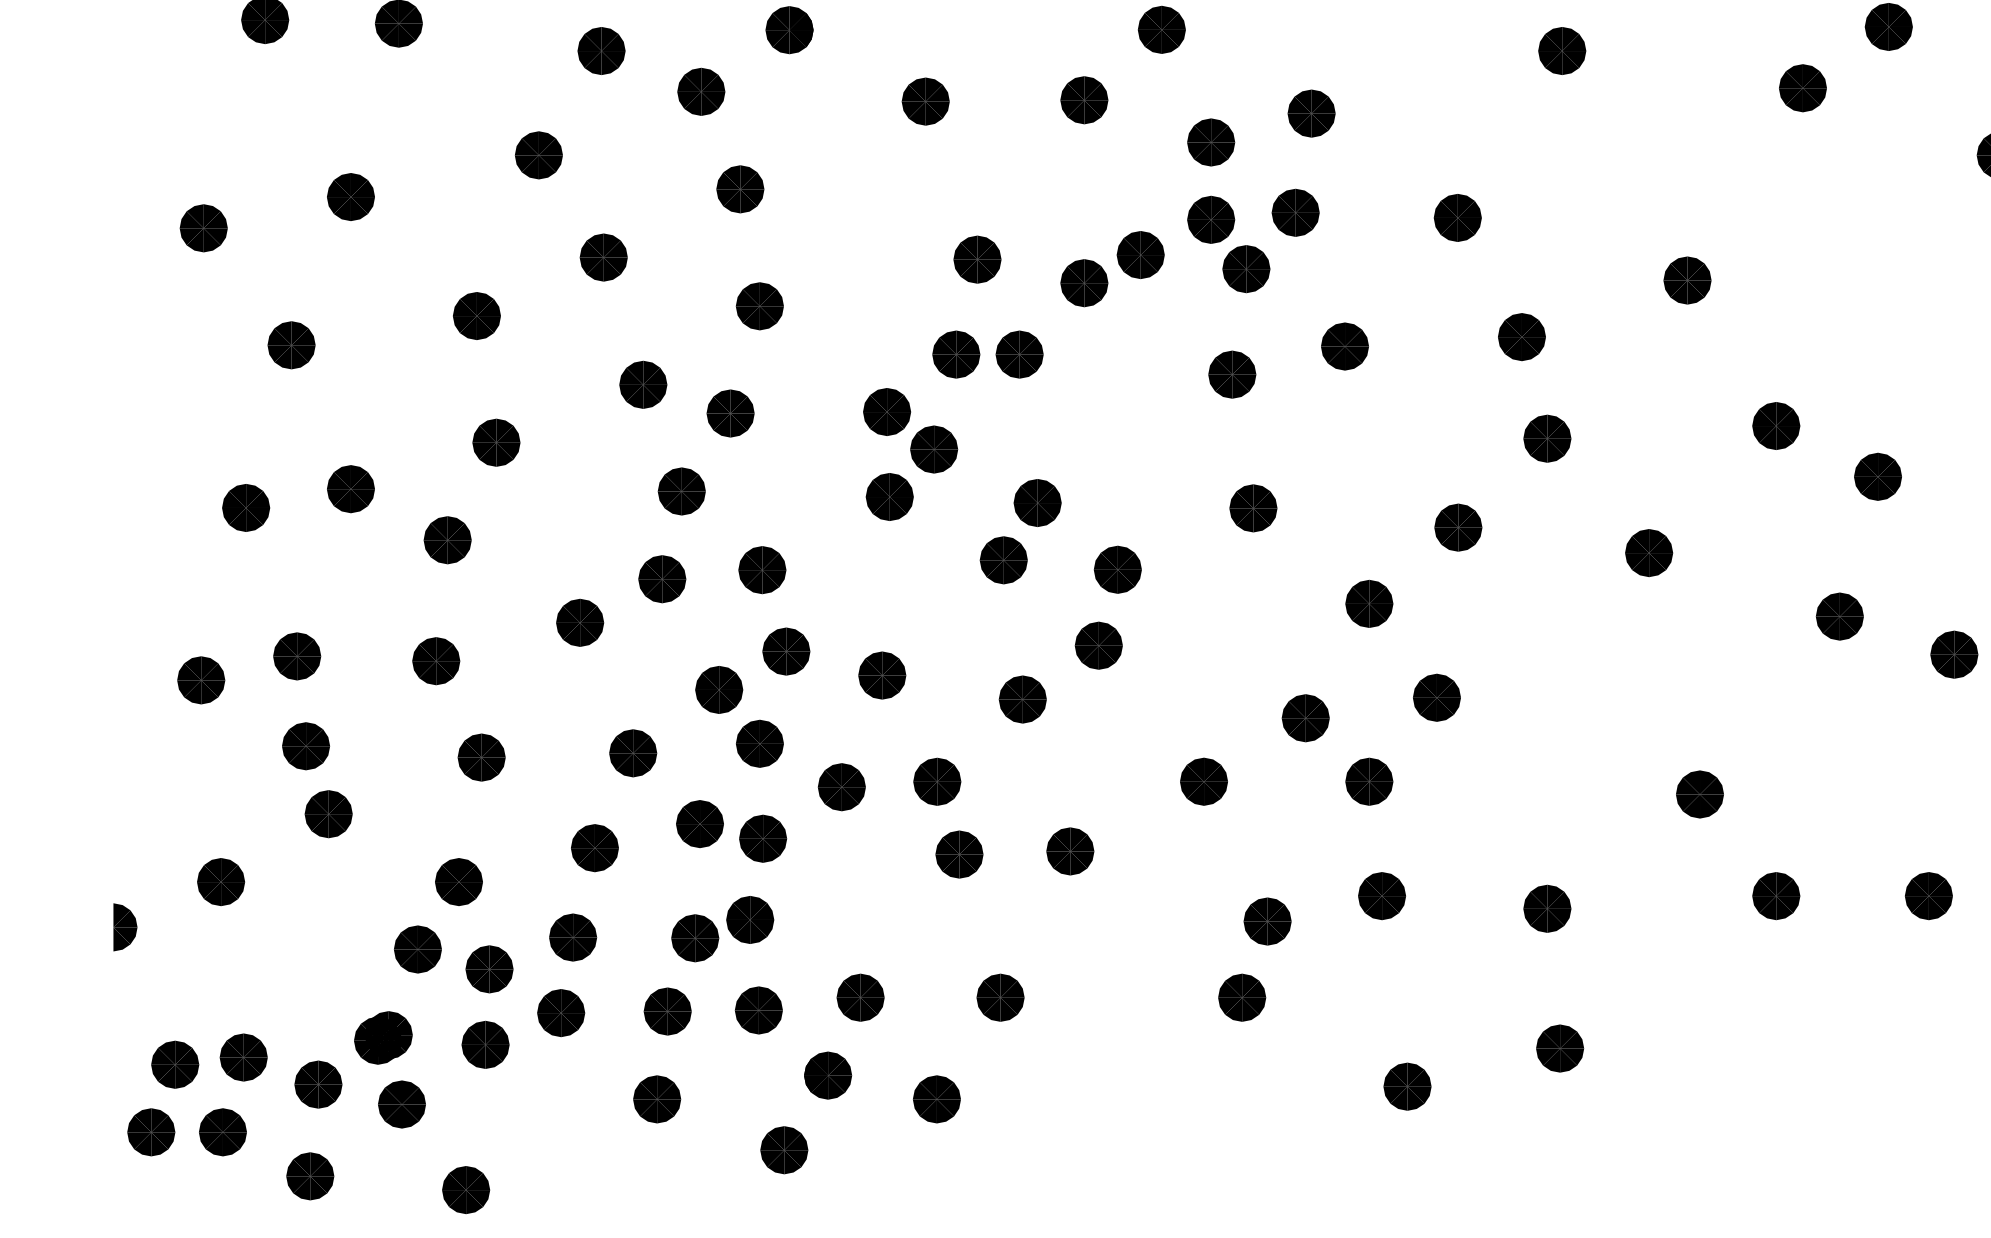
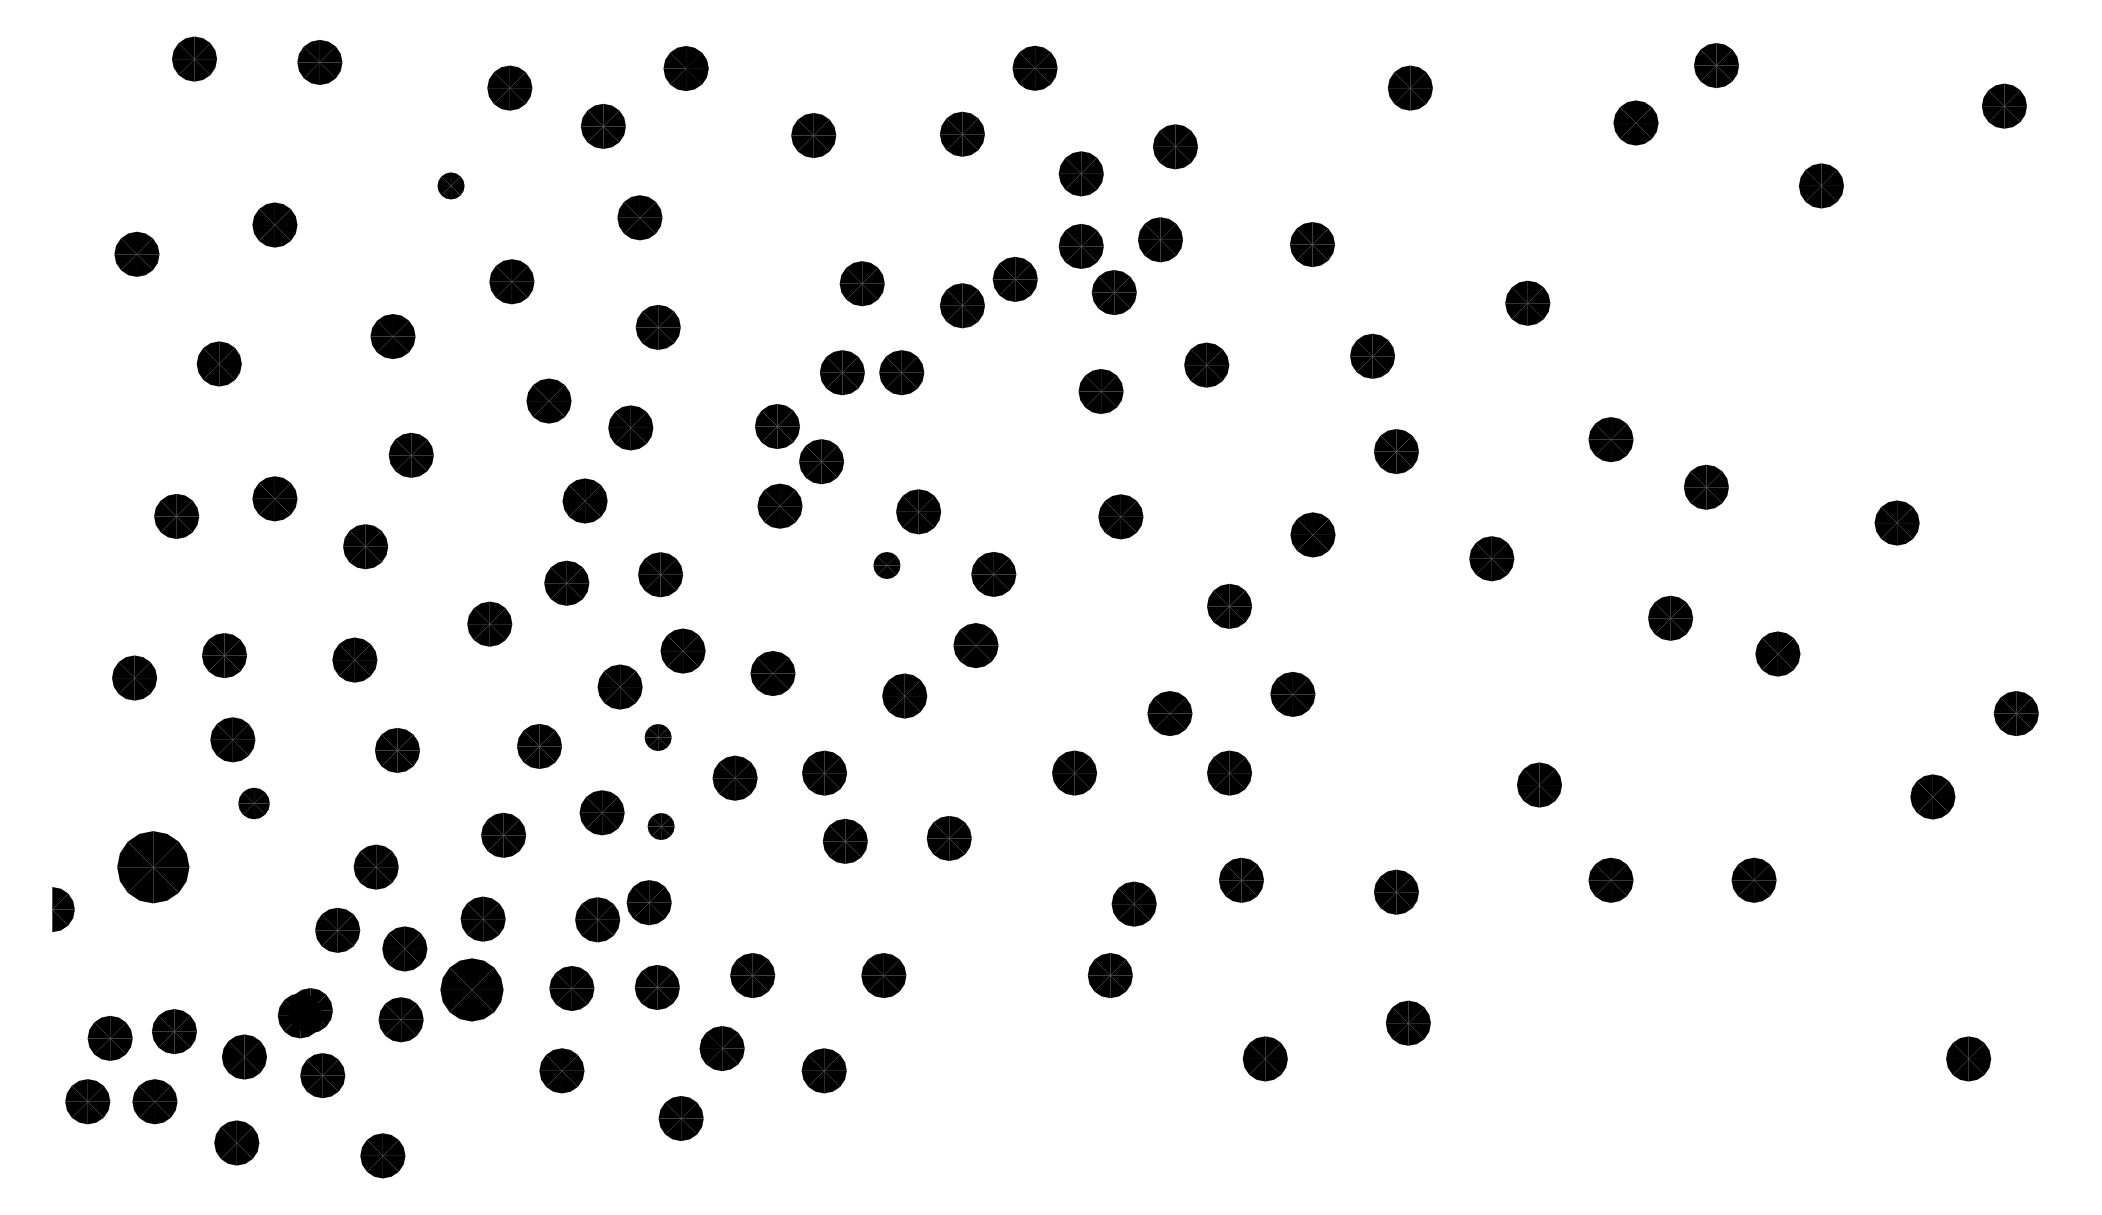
part: (538, 154) -> (450, 185), size x0.6
part: (1003, 560) -> (886, 565), size x0.6
part: (759, 743) -> (657, 737), size x0.6
part: (328, 814) -> (253, 803), size x0.7
part: (762, 838) -> (660, 826), size x0.6
part: (220, 881) -> (152, 866), size x1.6
part: (560, 1012) -> (471, 989), size x1.4

